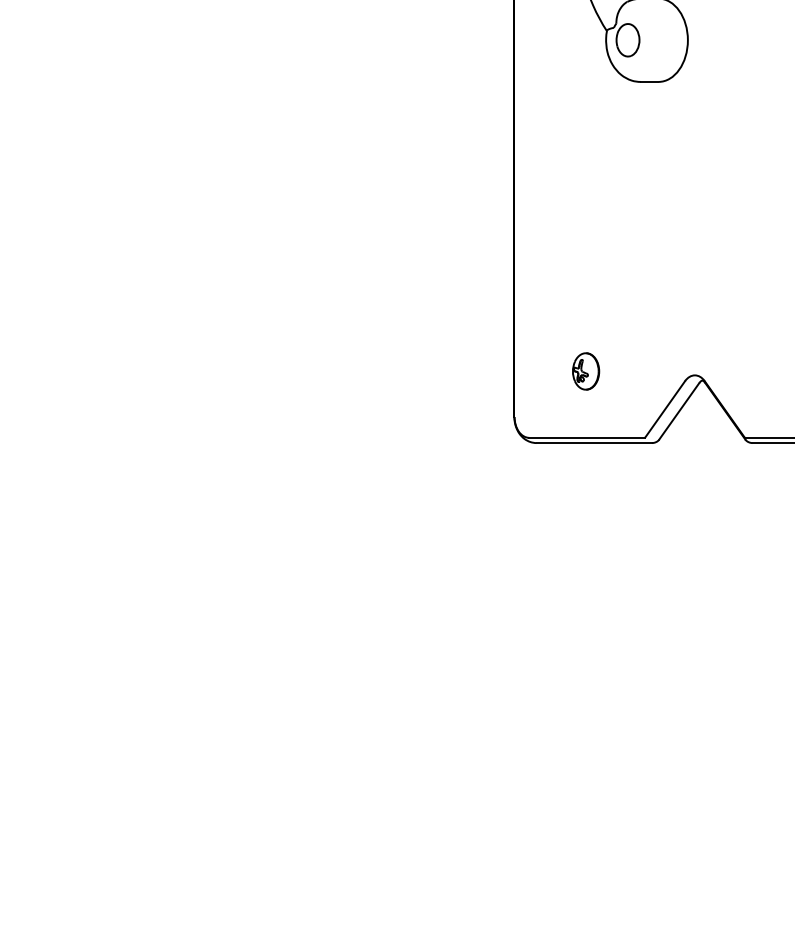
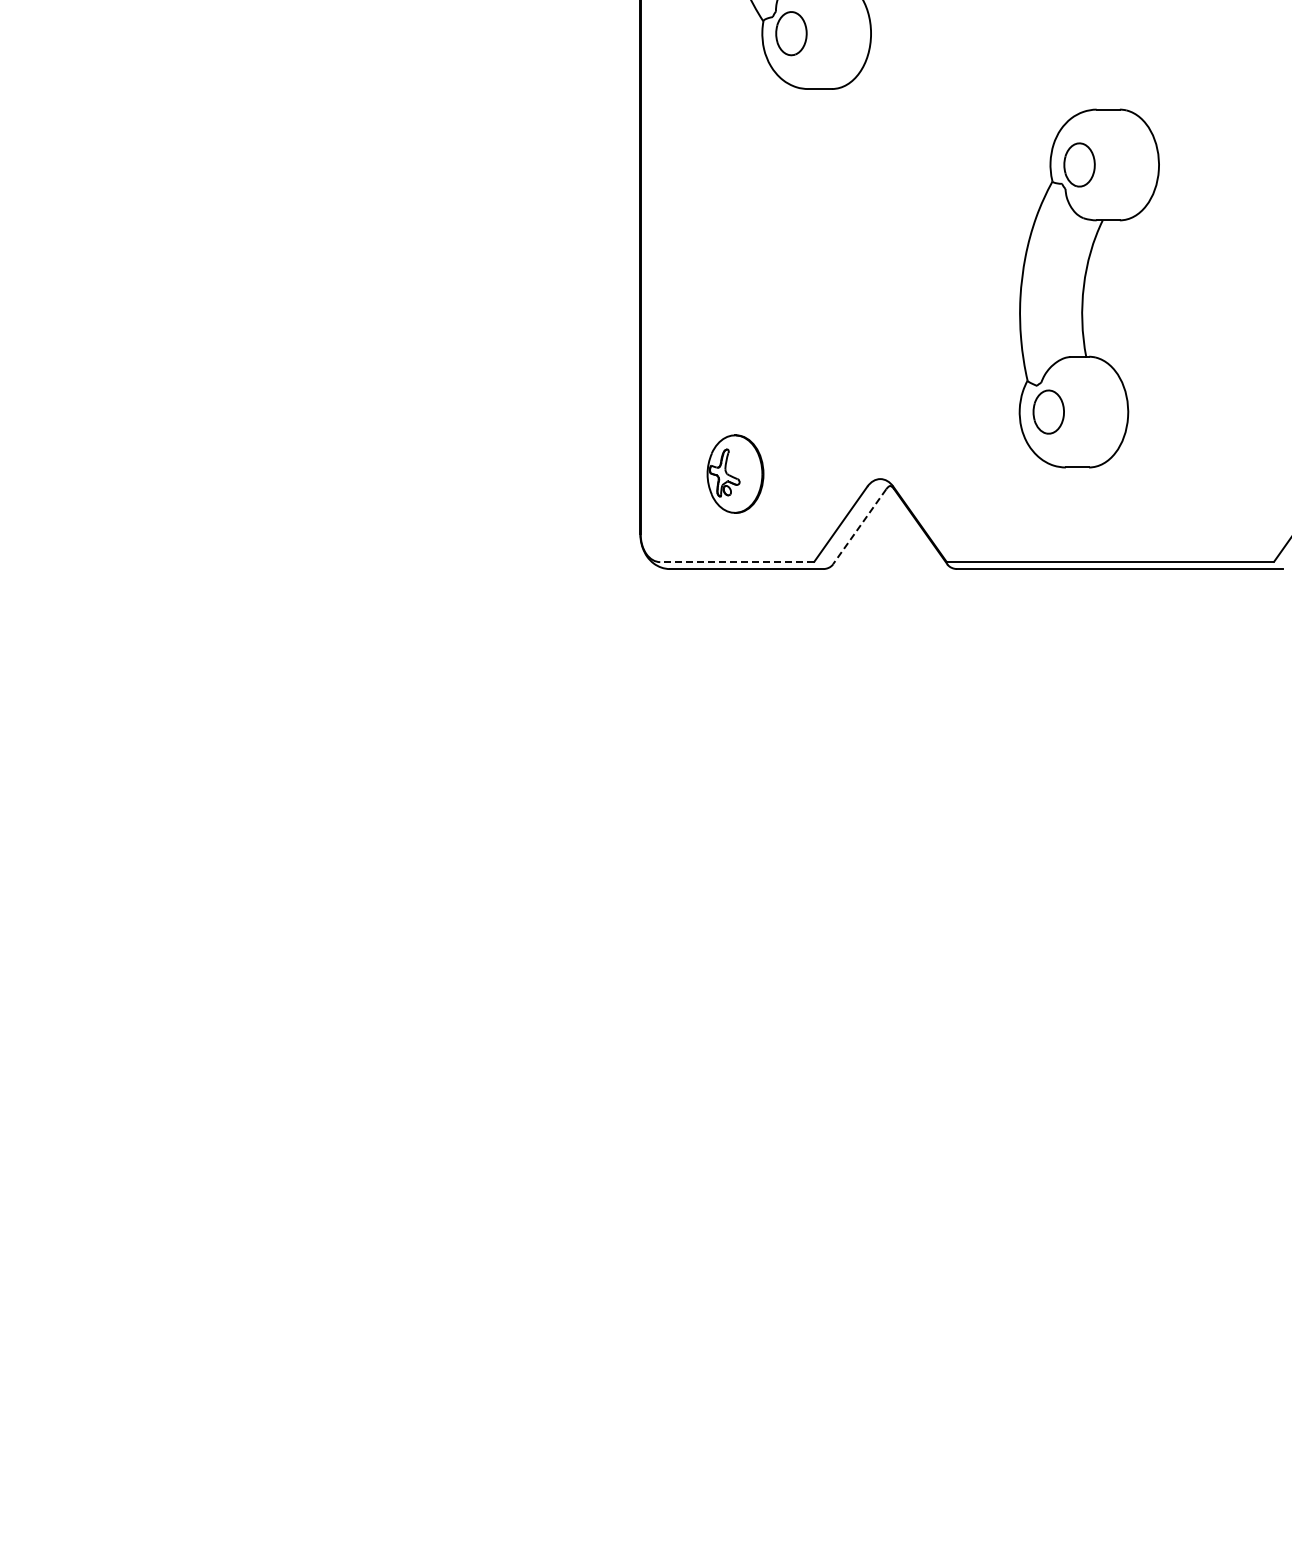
part: (585, 371) -> (735, 473), size x1.6
line: (679, 411) -> (859, 526), solid -> dashed
line: (586, 438) -> (736, 562), solid -> dashed

